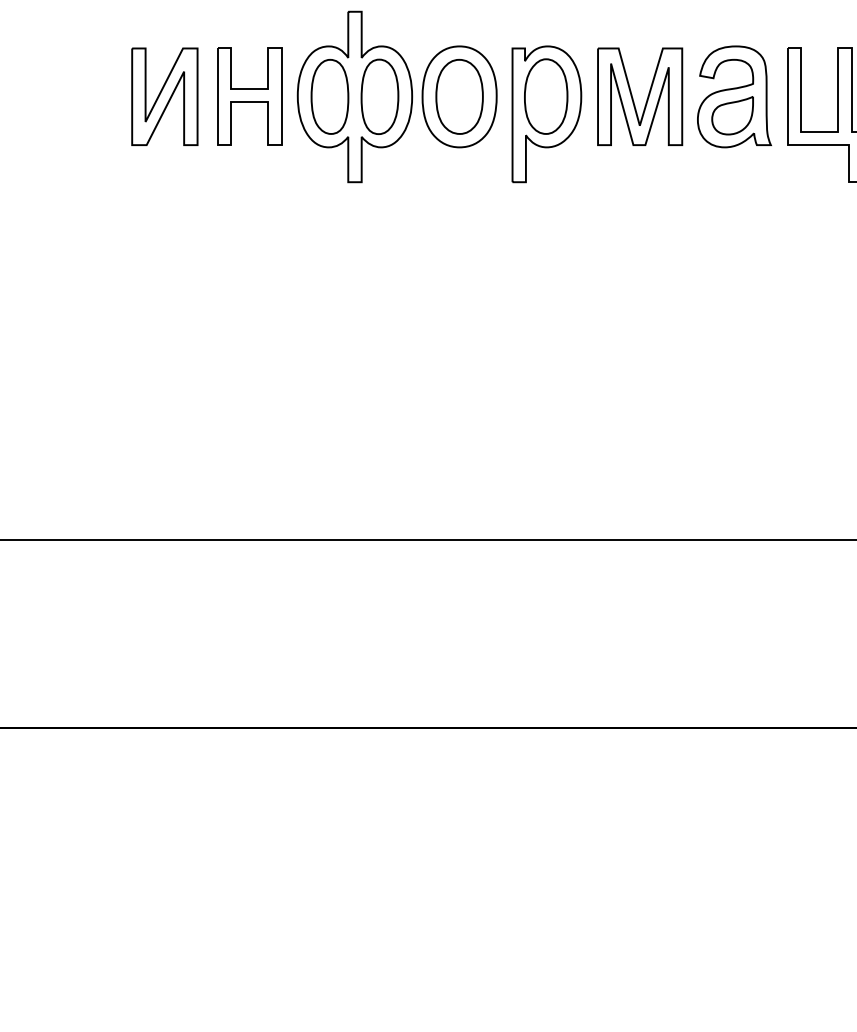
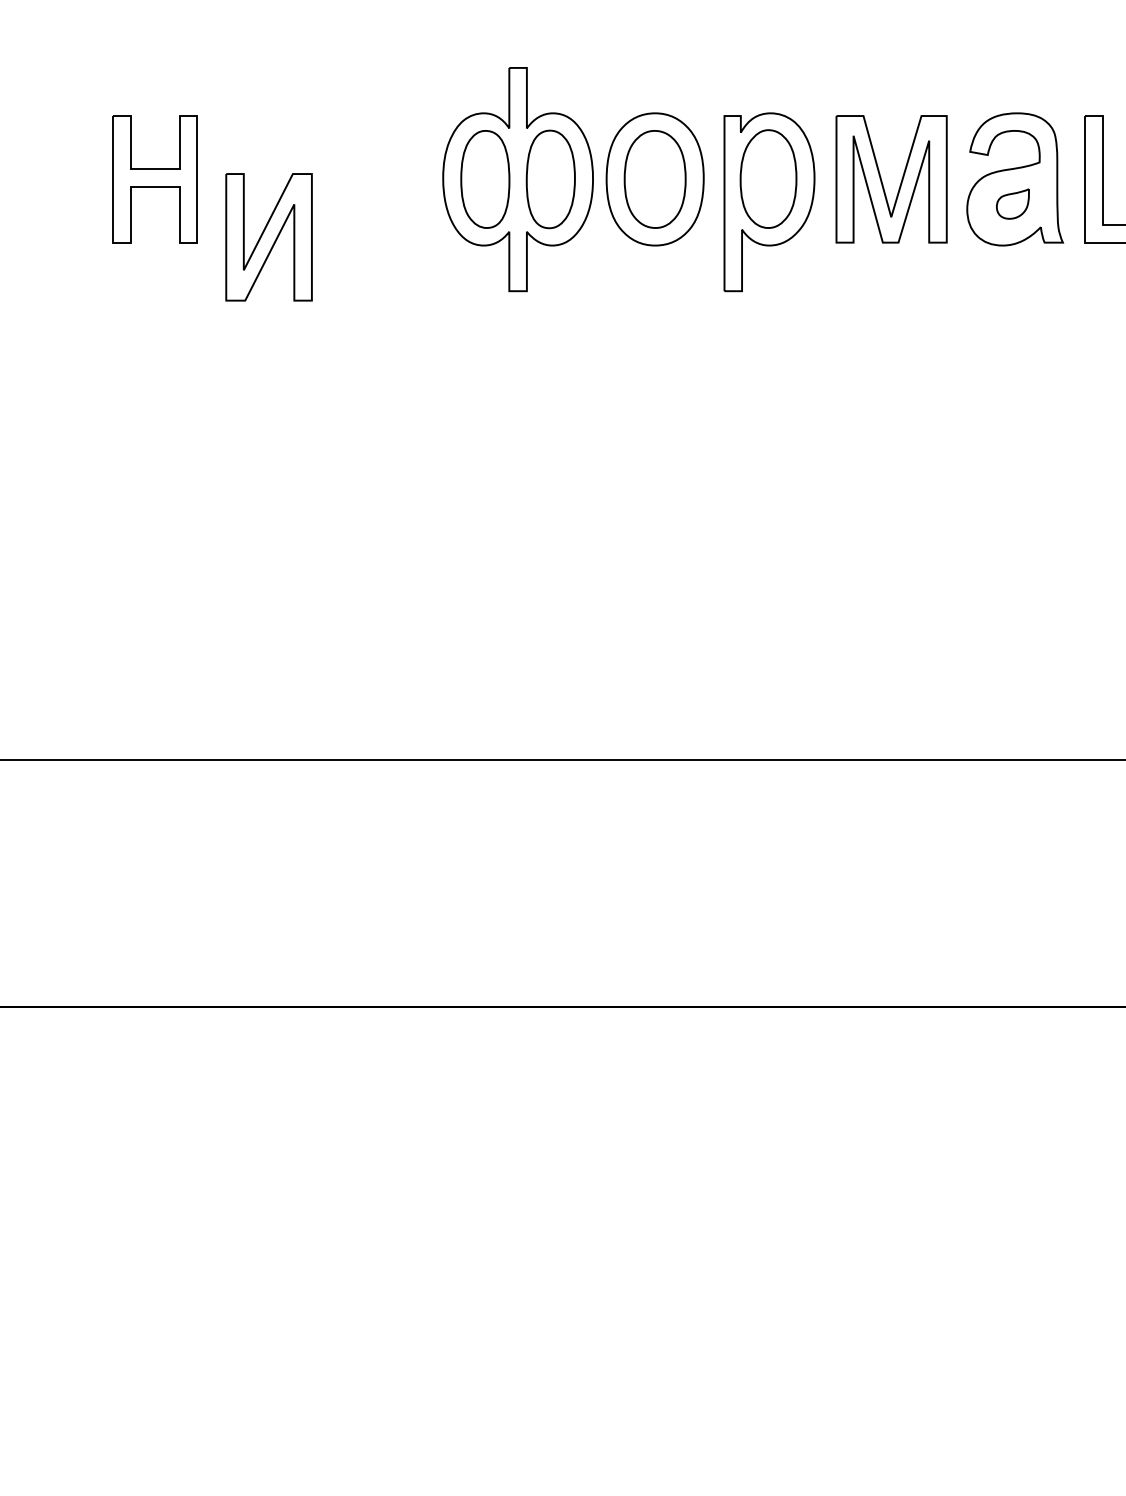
part: (164, 96) -> (268, 237), moved
part: (249, 96) -> (154, 179), moved
part: (732, 115) -> (1012, 203), size x0.6

